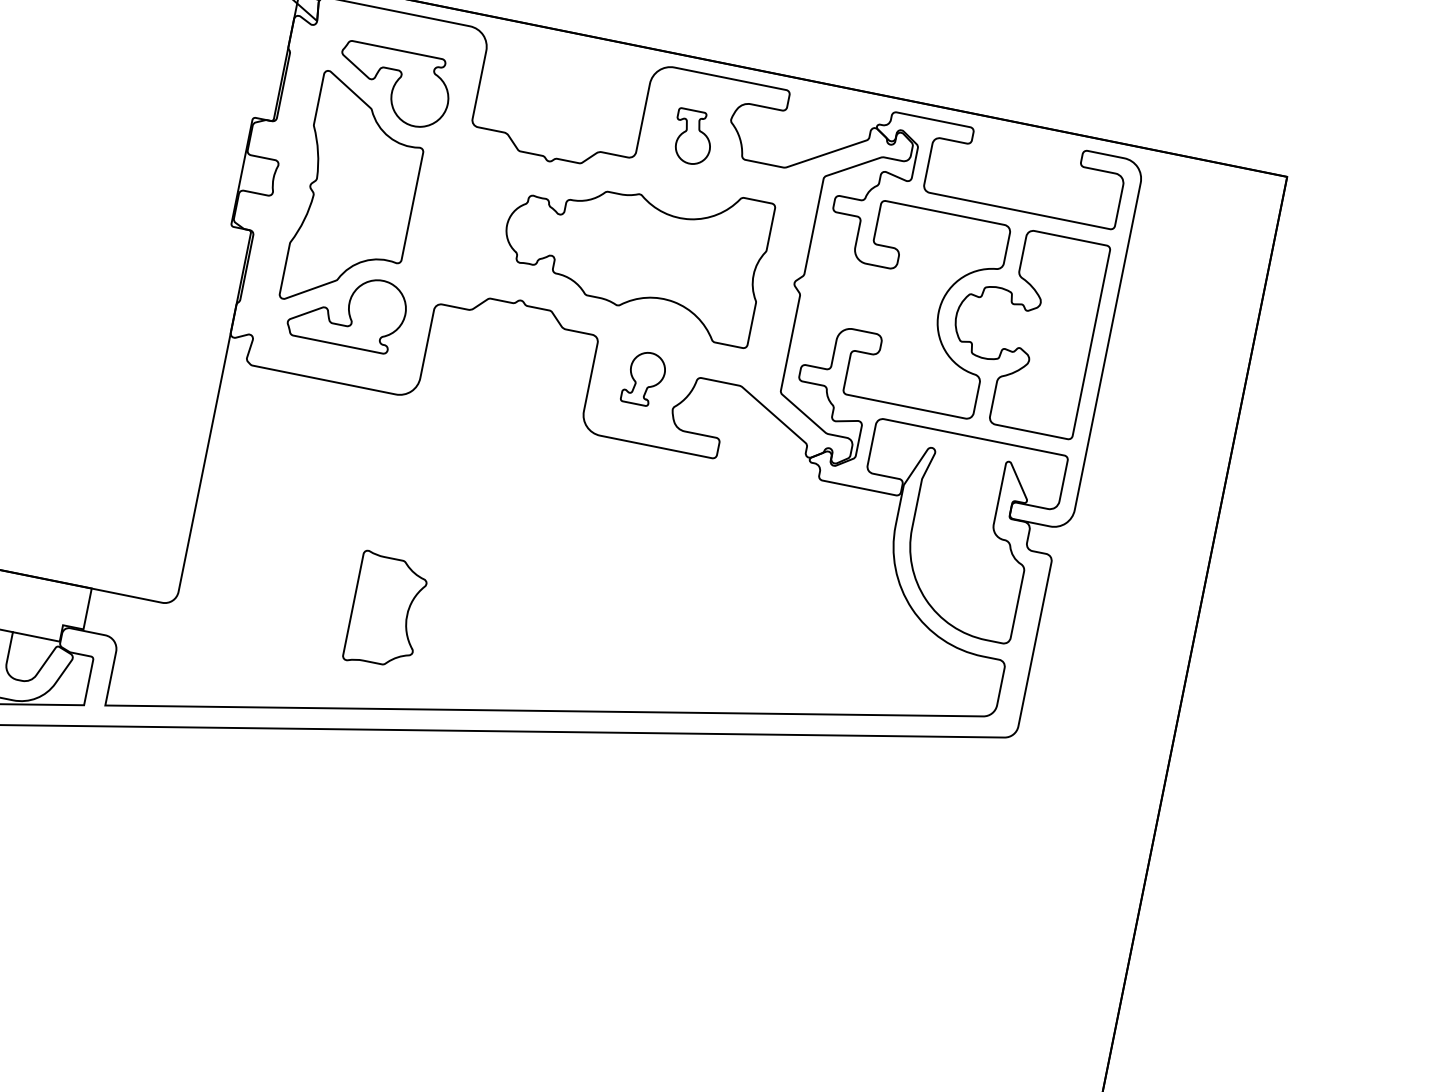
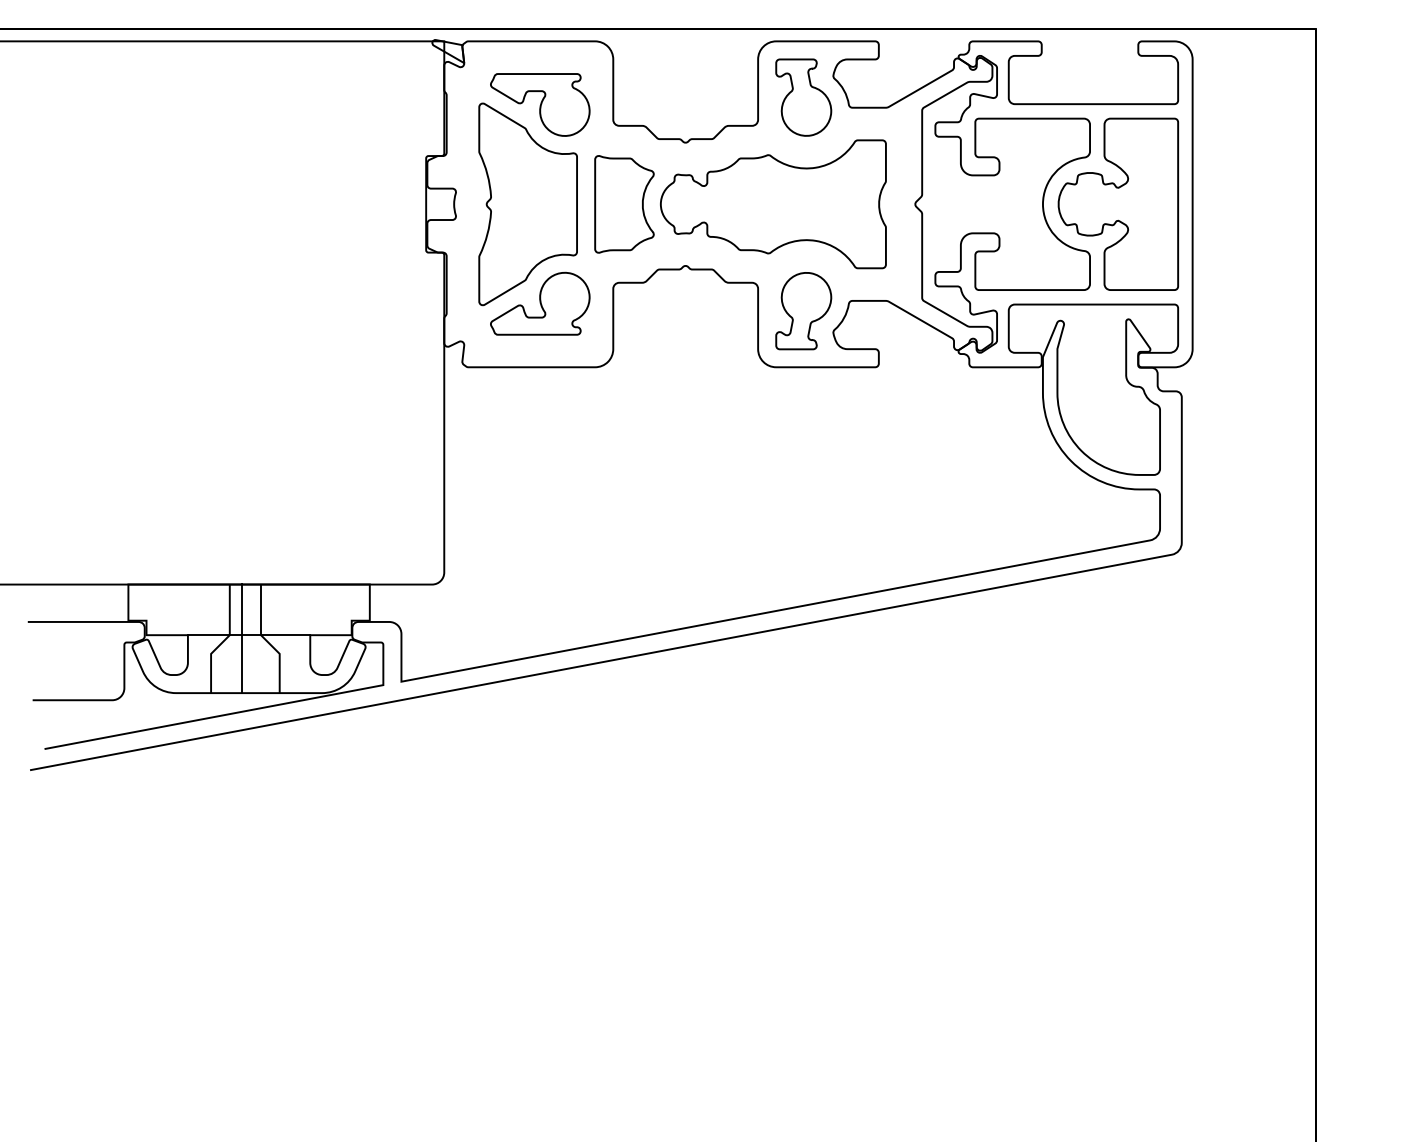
part: (692, 137) -> (803, 97), size x1.67
part: (643, 378) -> (803, 311), size x1.67
curve: (406, 615) -> (642, 204), moved

